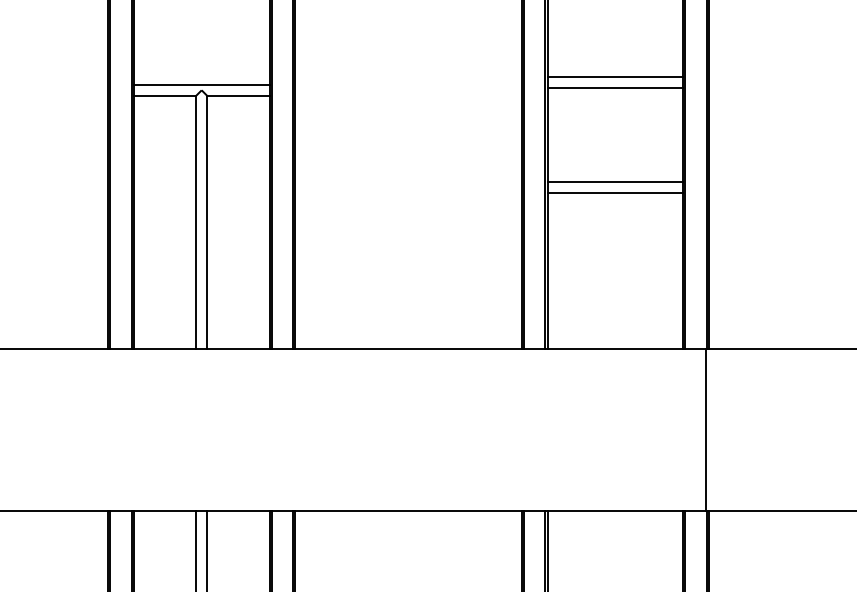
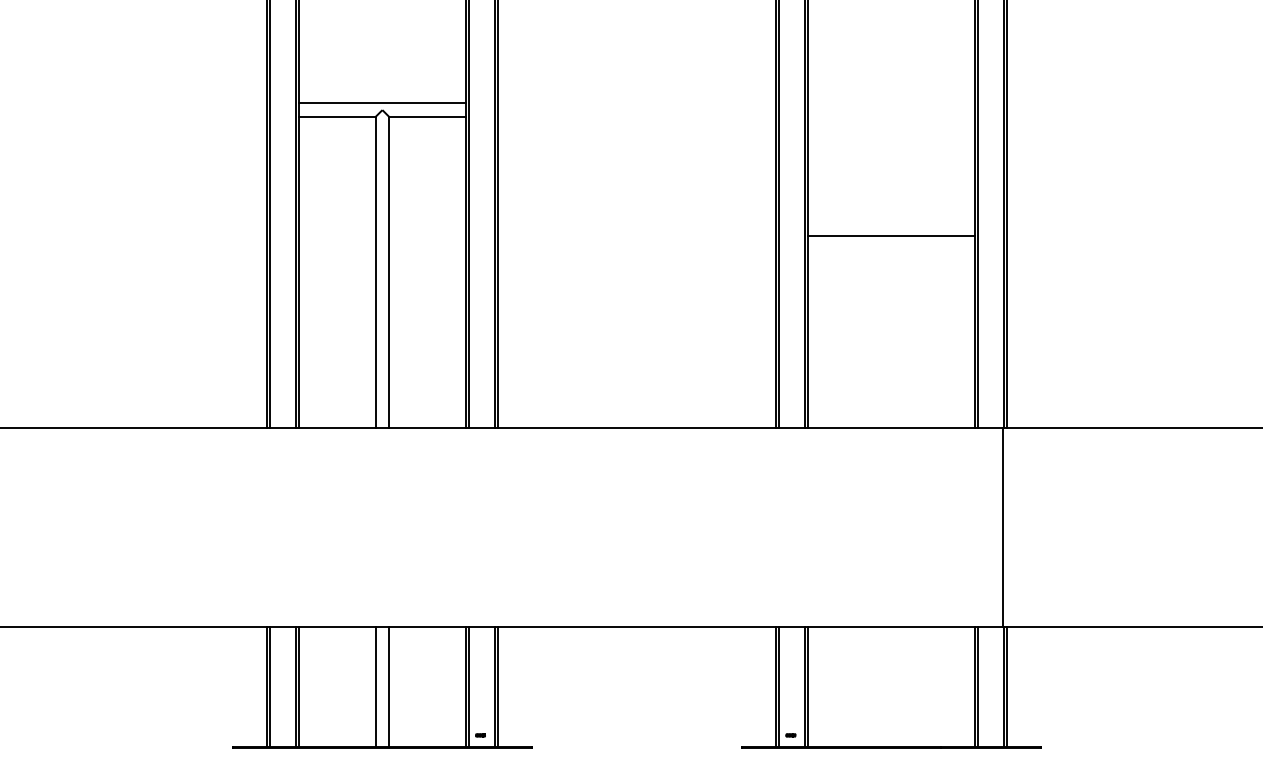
line: (615, 76) -> (891, 93), removed
line: (615, 87) -> (891, 106), removed
line: (615, 181) -> (891, 222), removed

